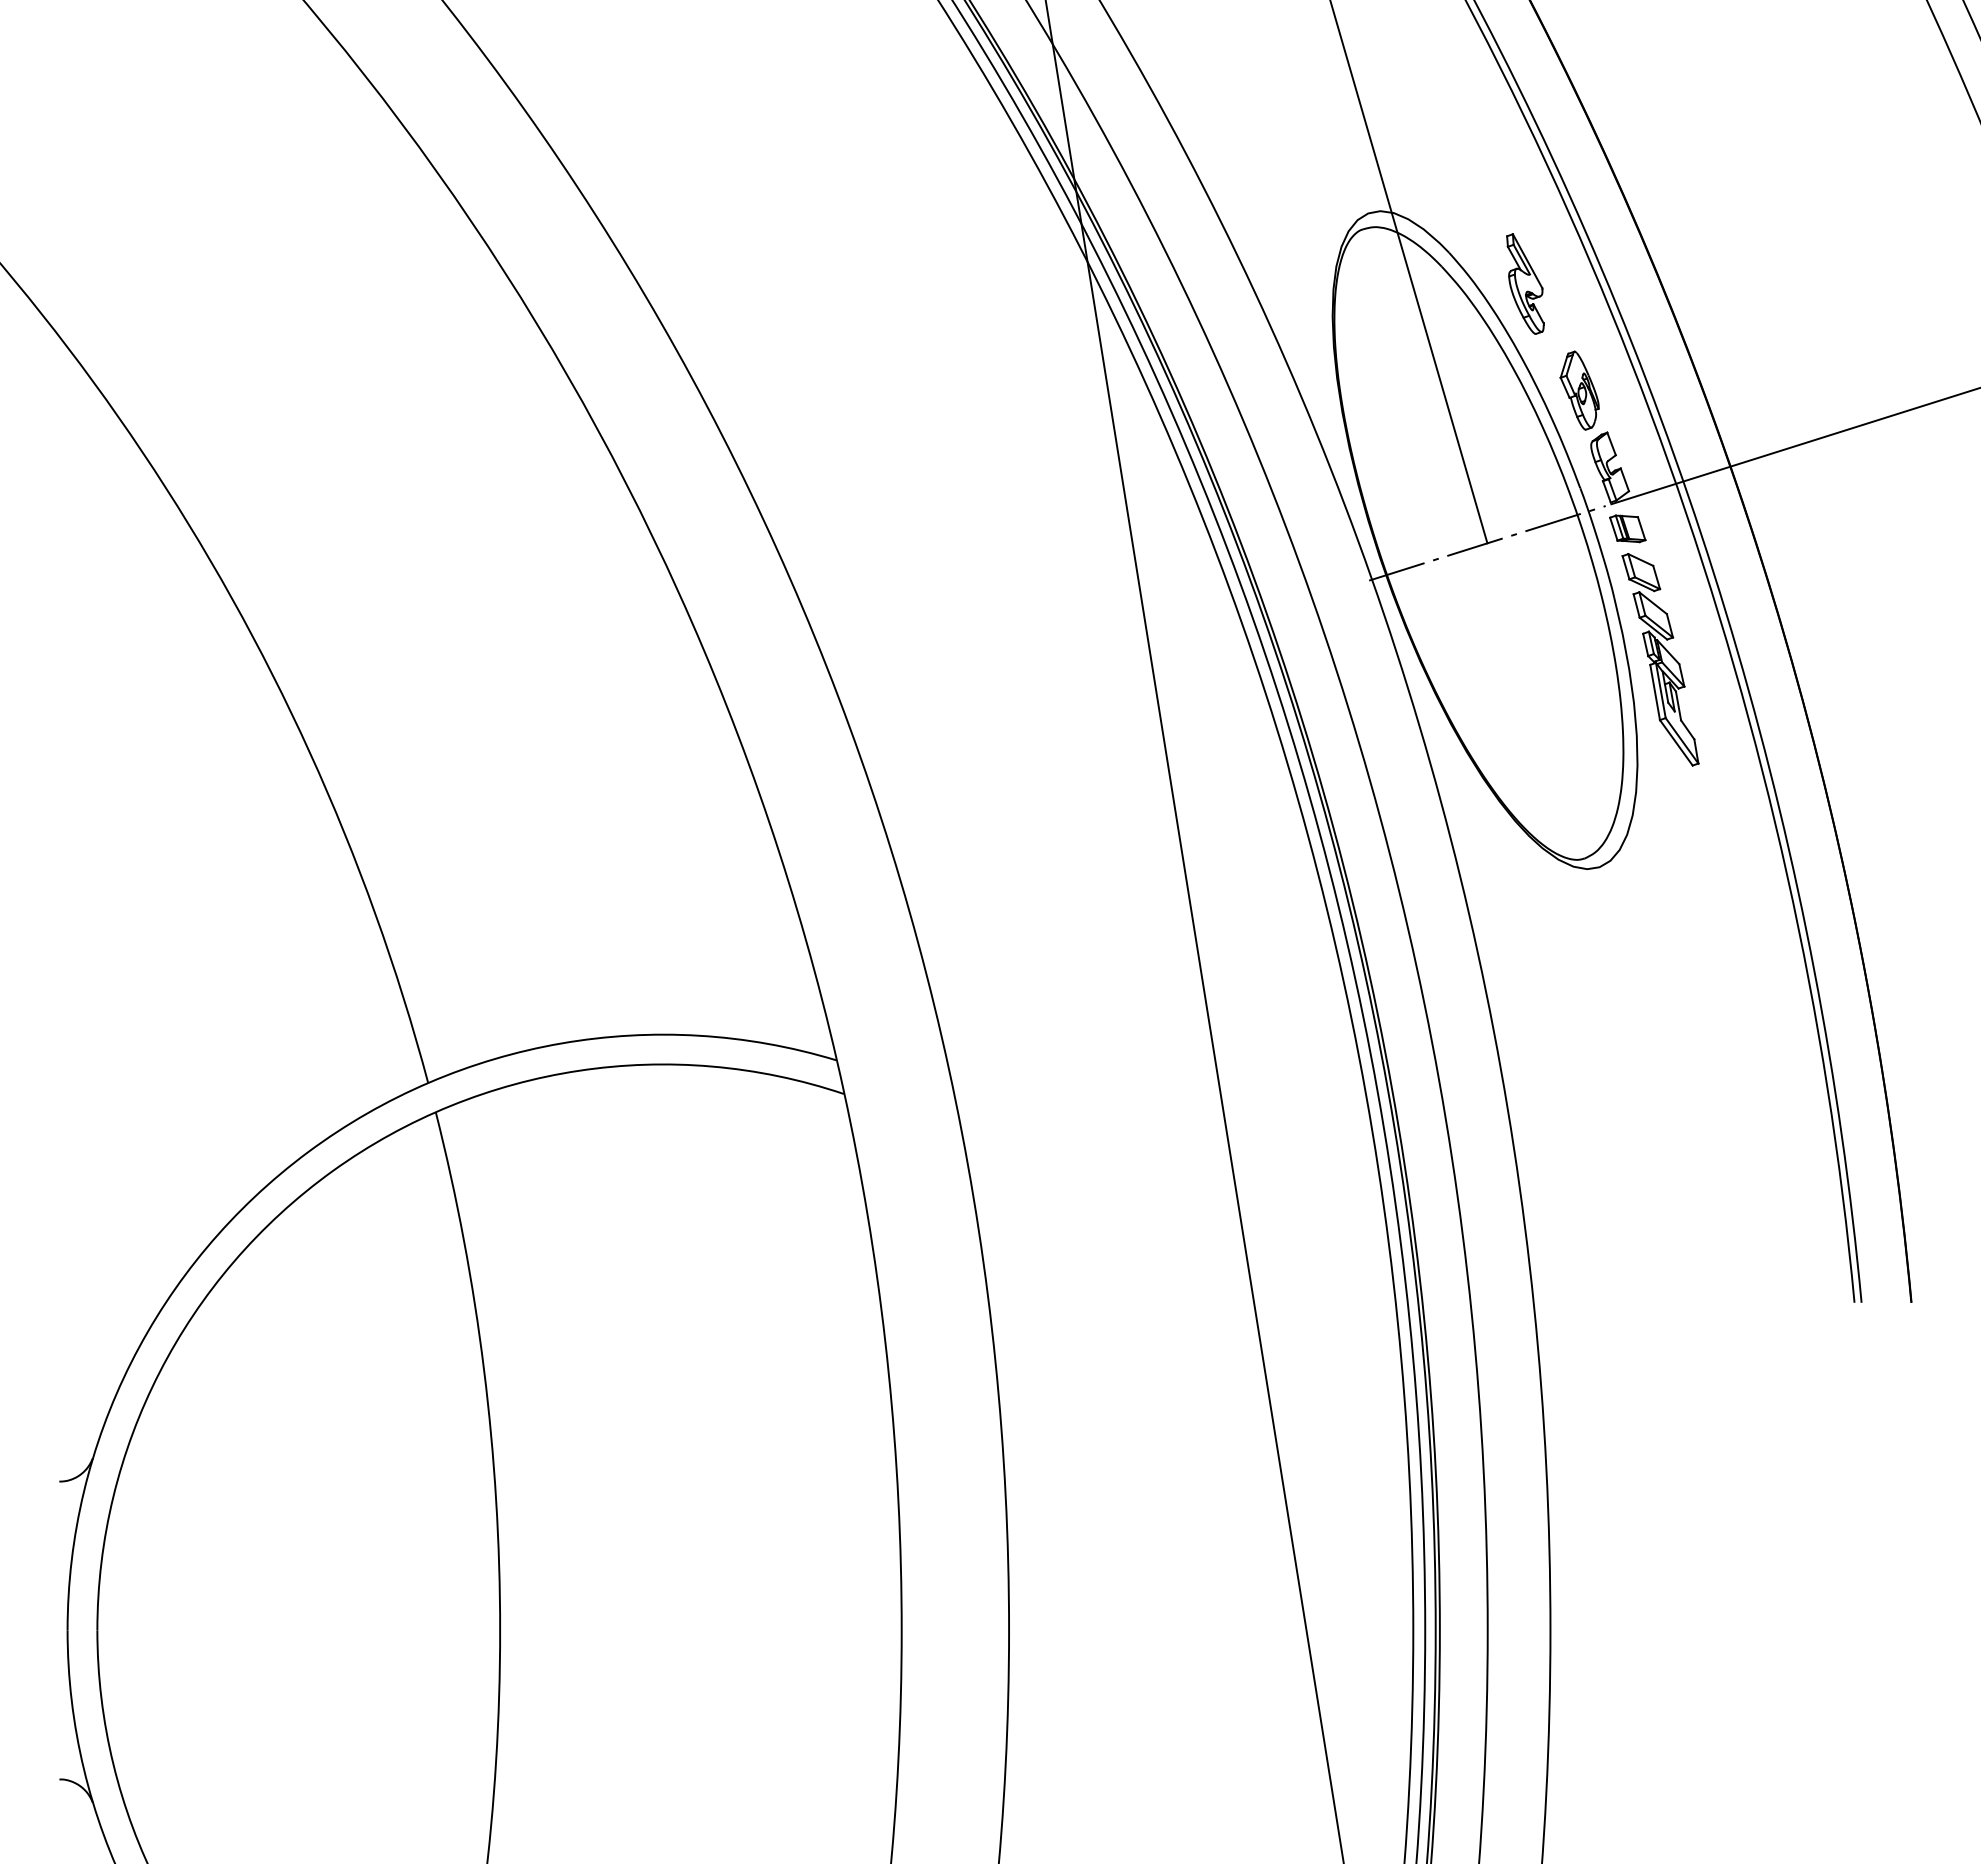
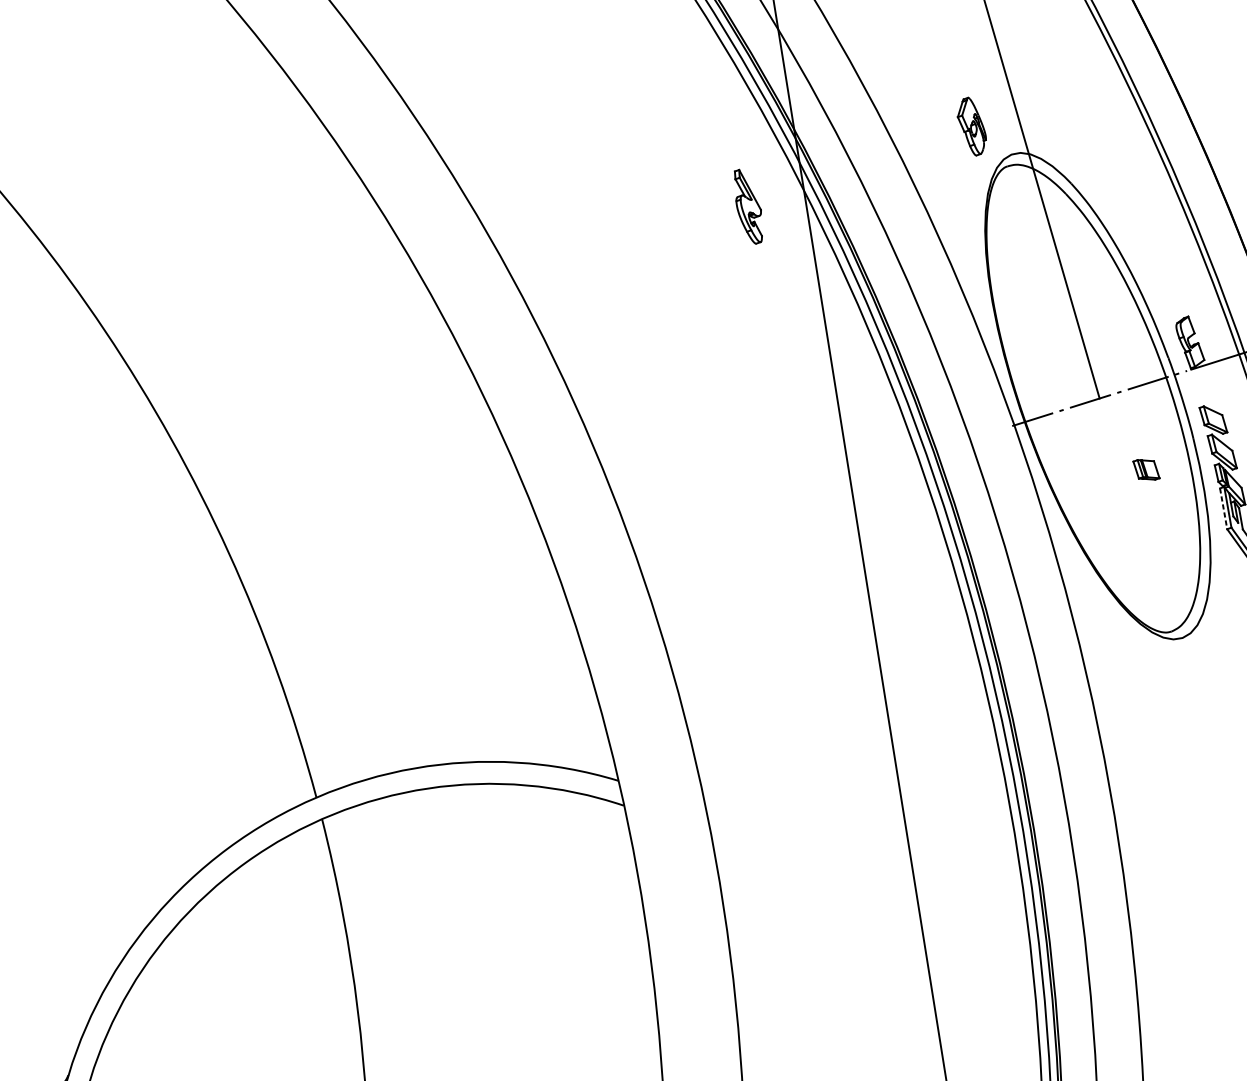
part: (1525, 283) -> (748, 206), moved
part: (1579, 390) -> (971, 126), moved
part: (1627, 528) -> (1146, 469), moved
line: (1655, 692) -> (1223, 508), solid -> dashed

